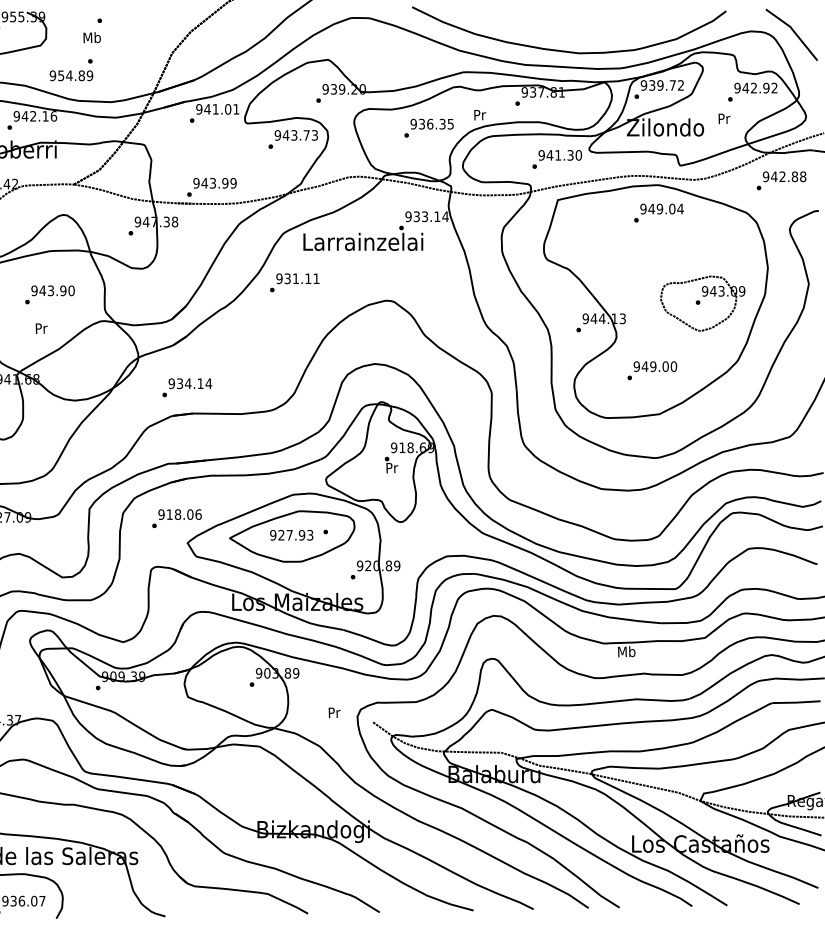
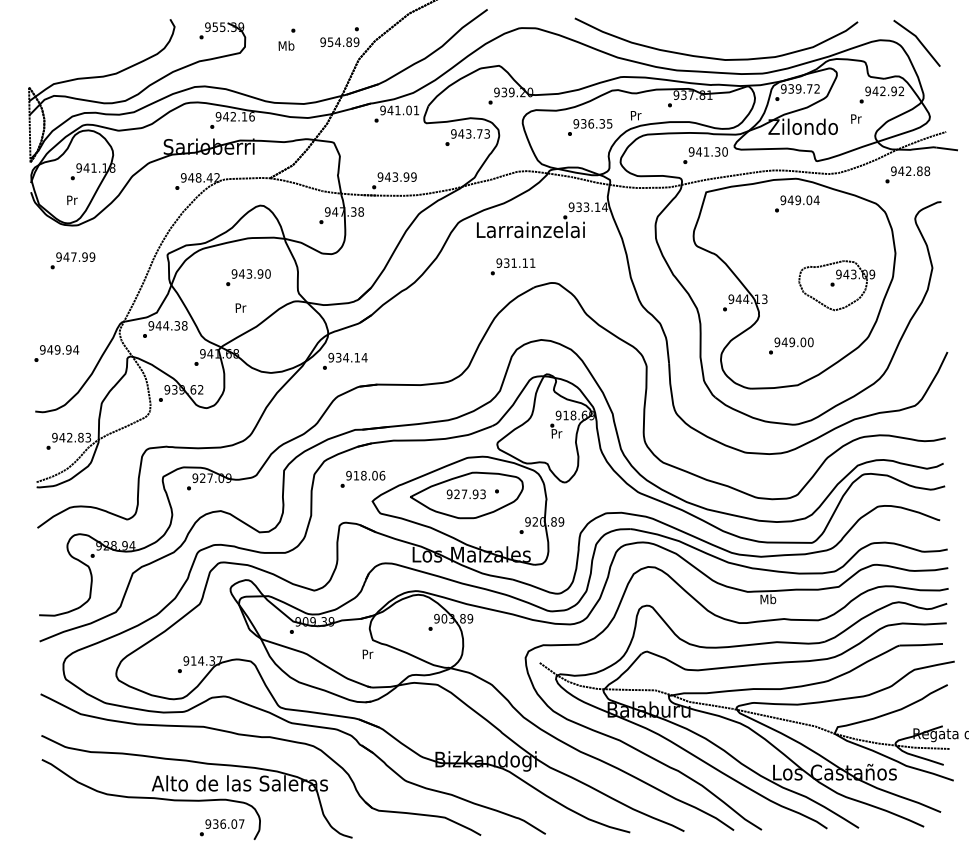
text: (71, 70) -> (339, 37), moved
text: (294, 282) -> (512, 266), moved
text: (187, 386) -> (345, 360), moved
text: (334, 713) -> (367, 654), moved

